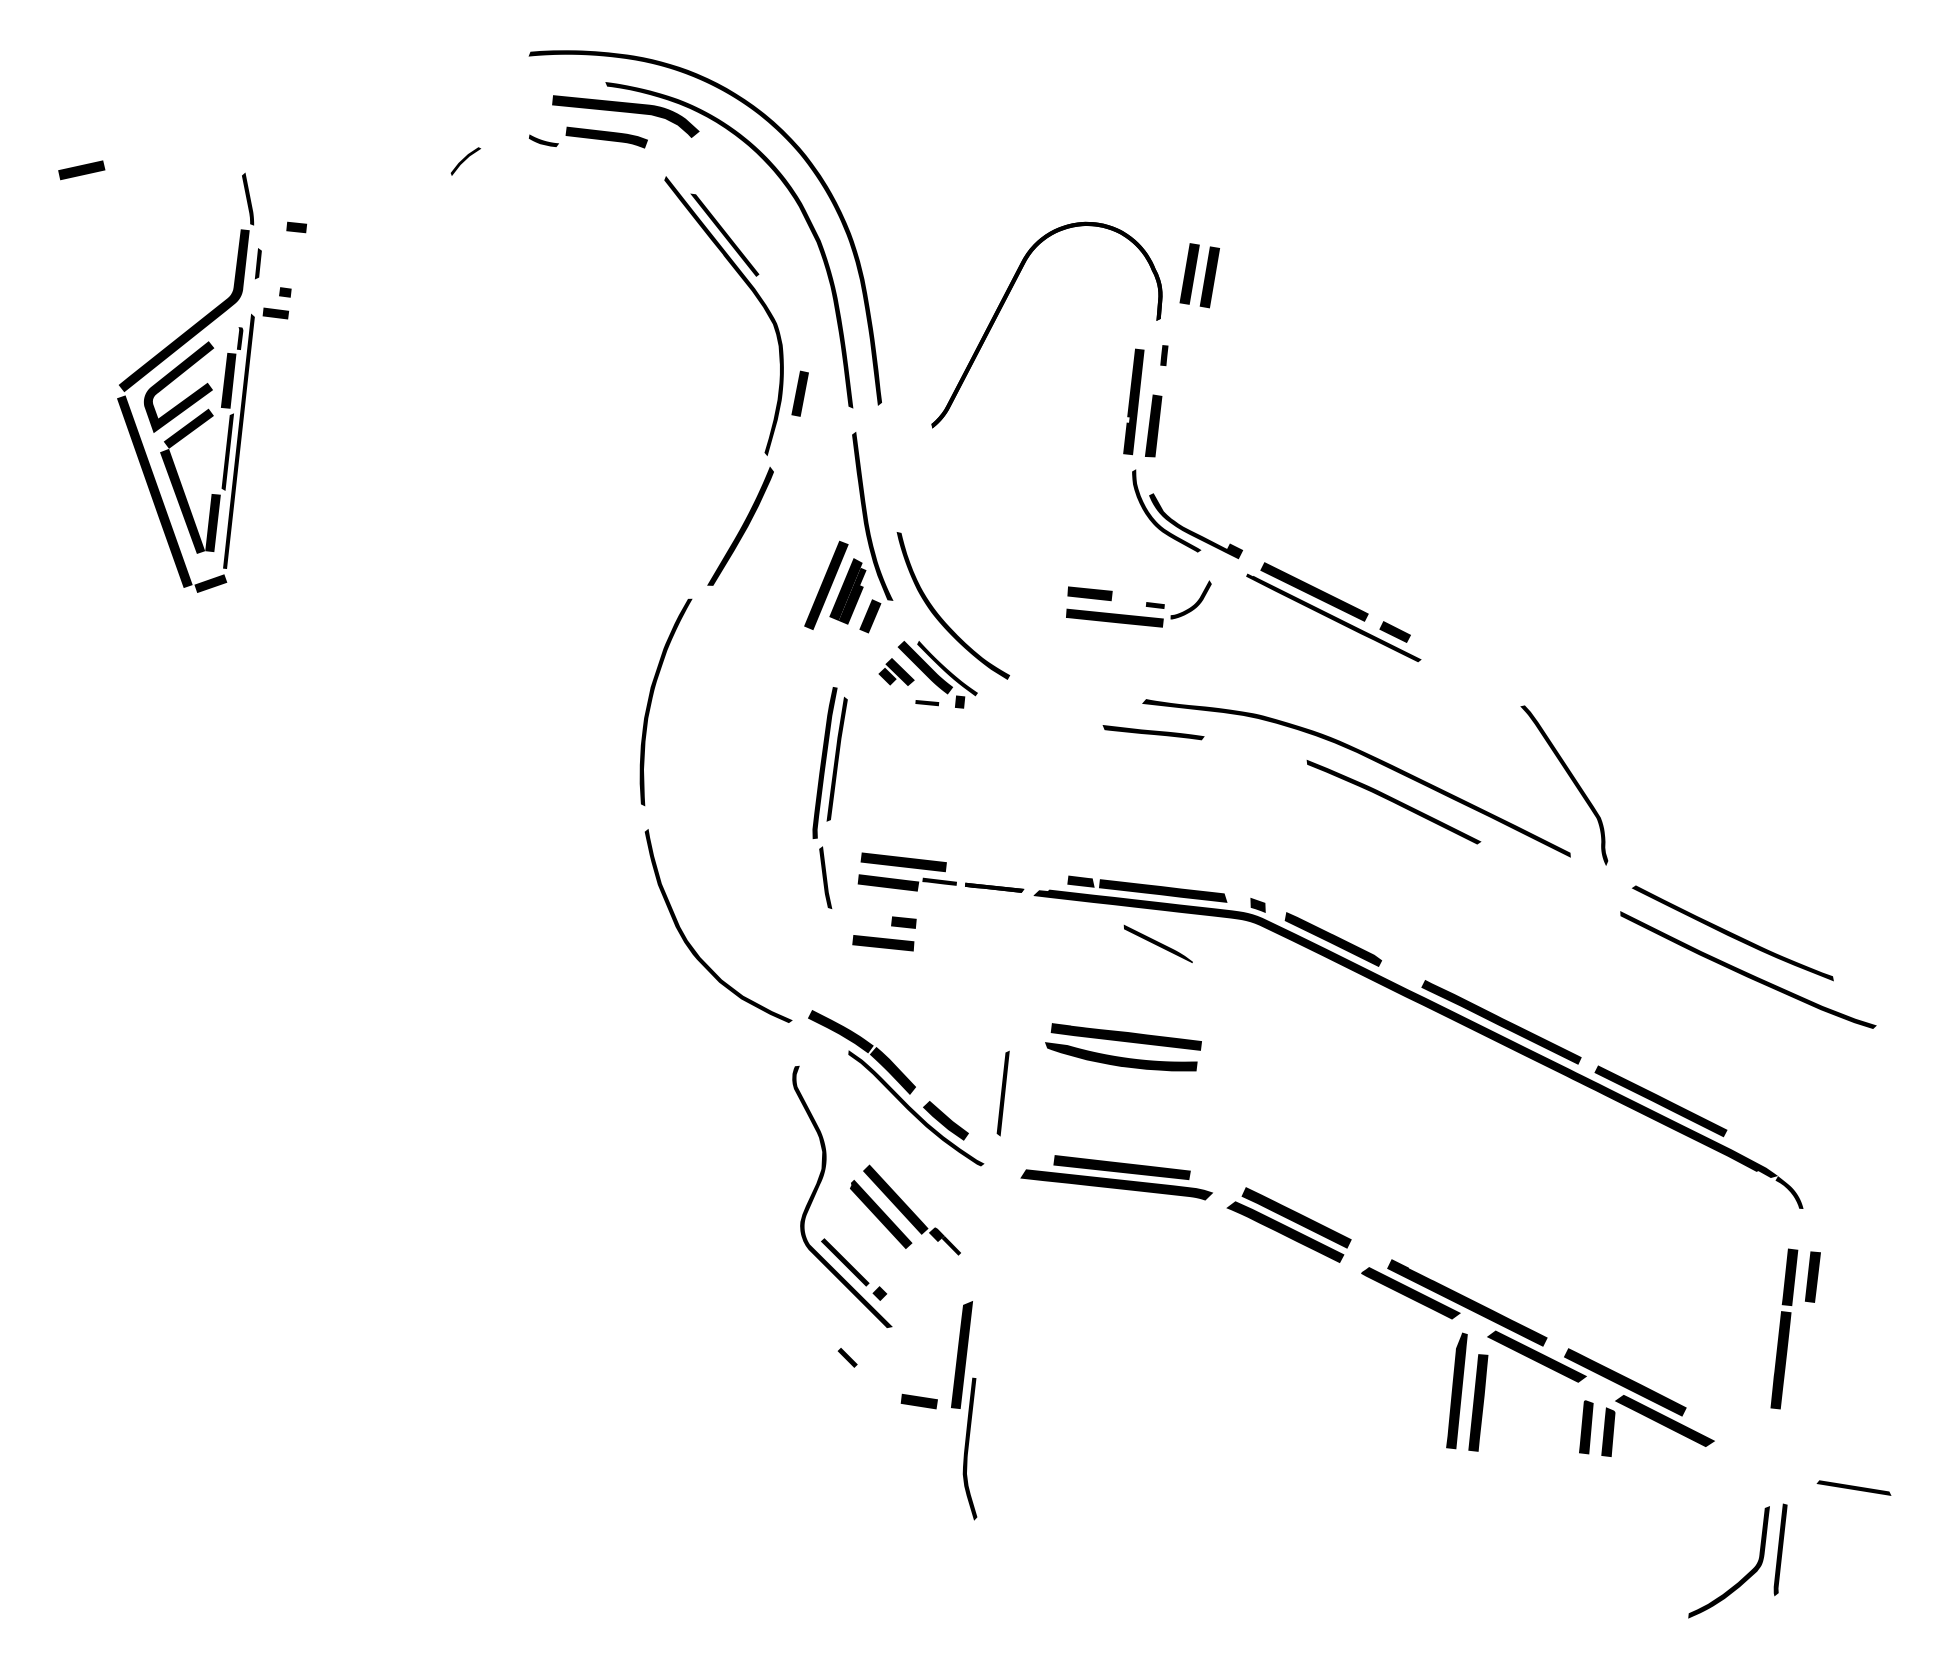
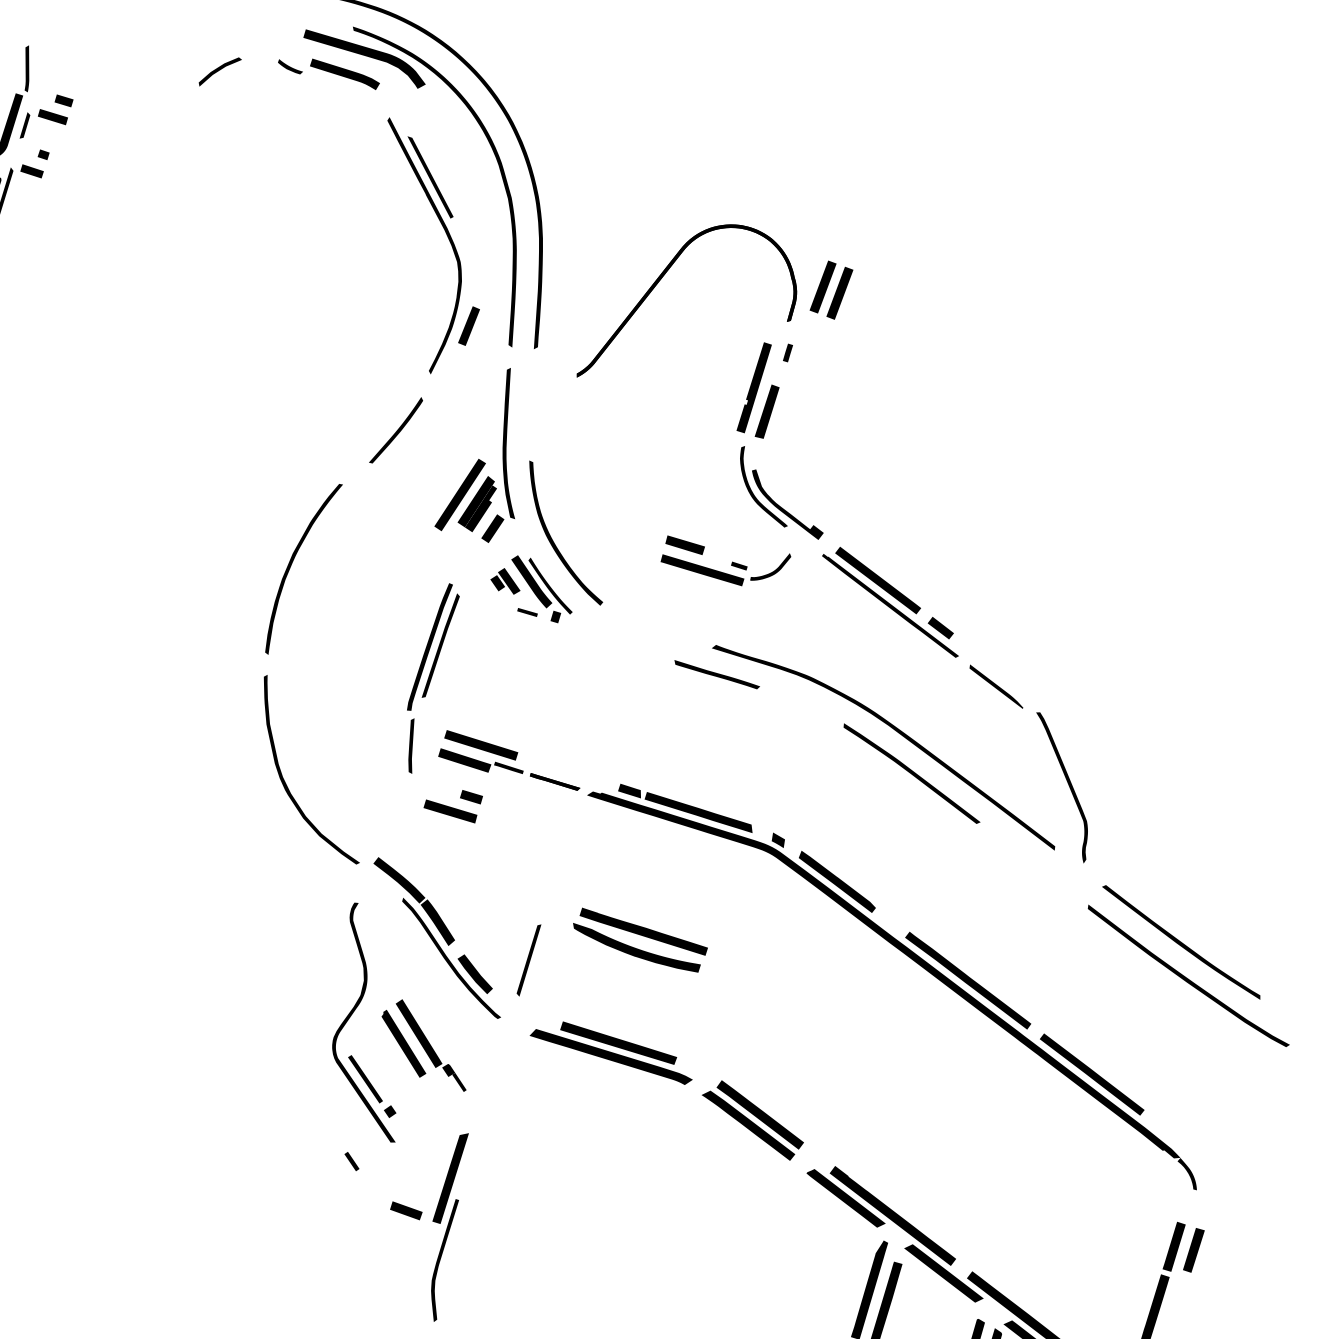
part: (465, 161) -> (219, 71), size x1.43
part: (287, 247) -> (52, 116), added
part: (740, 526) -> (396, 430), size x0.71
part: (1157, 943) -> (995, 686), moved

